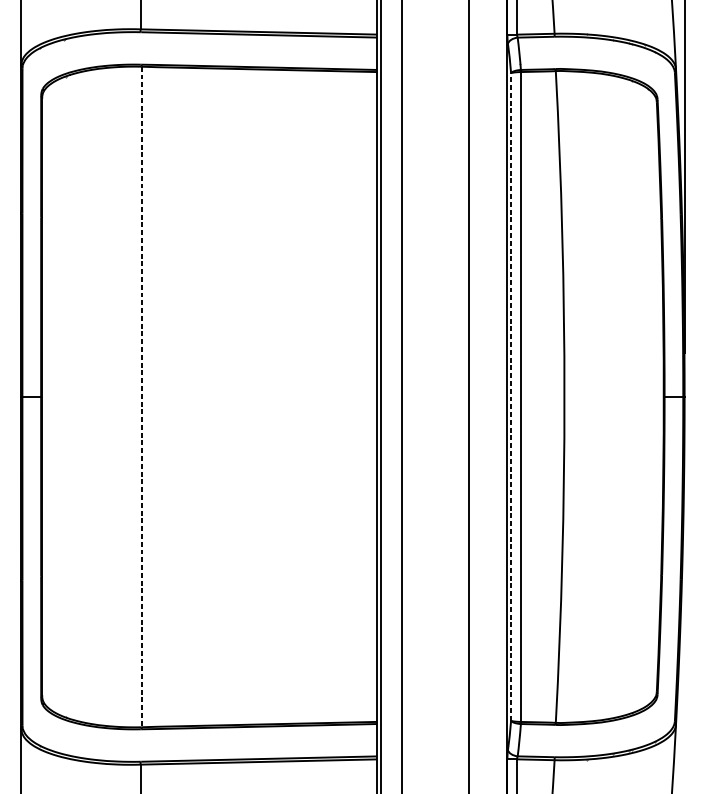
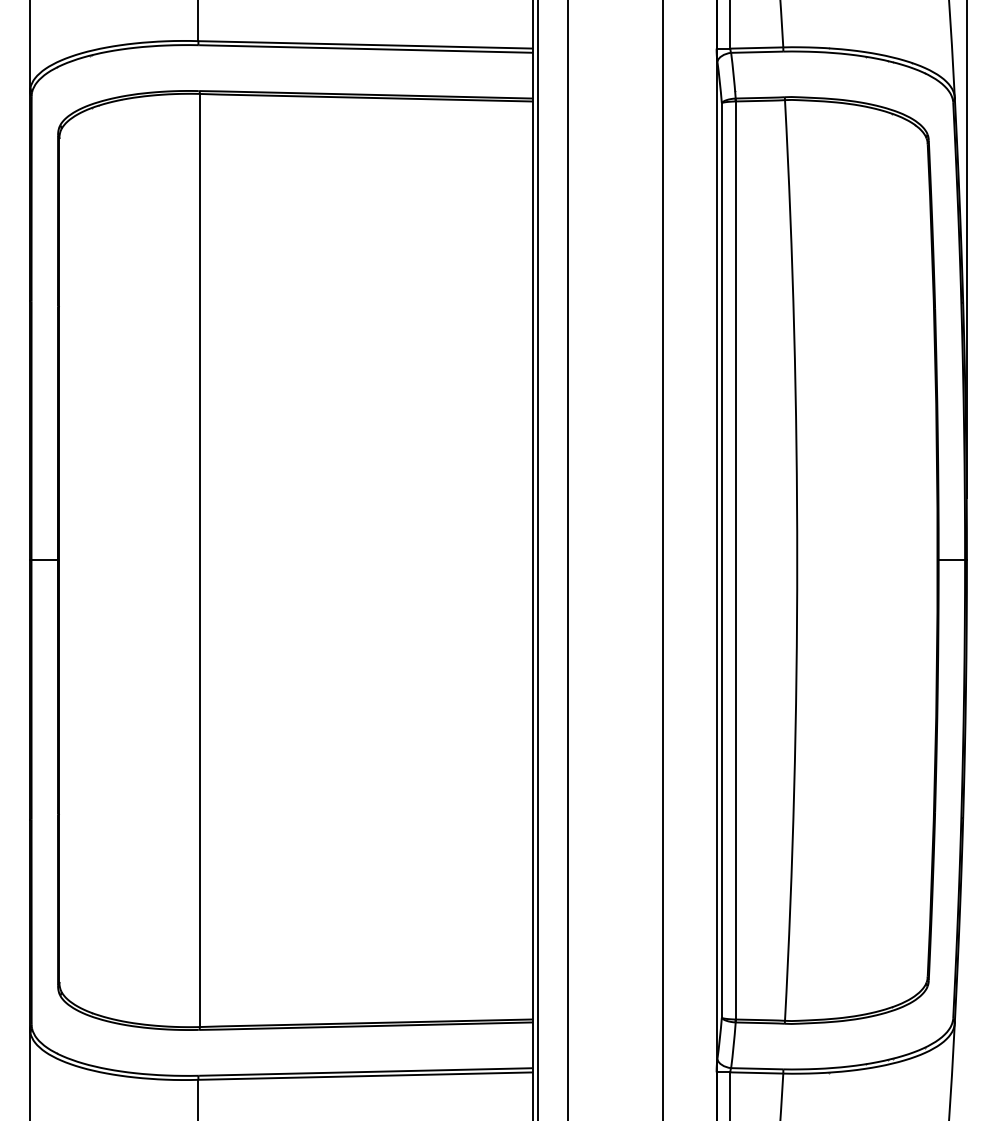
line: (141, 397) -> (199, 560), dashed -> solid
line: (510, 397) -> (721, 560), dashed -> solid

